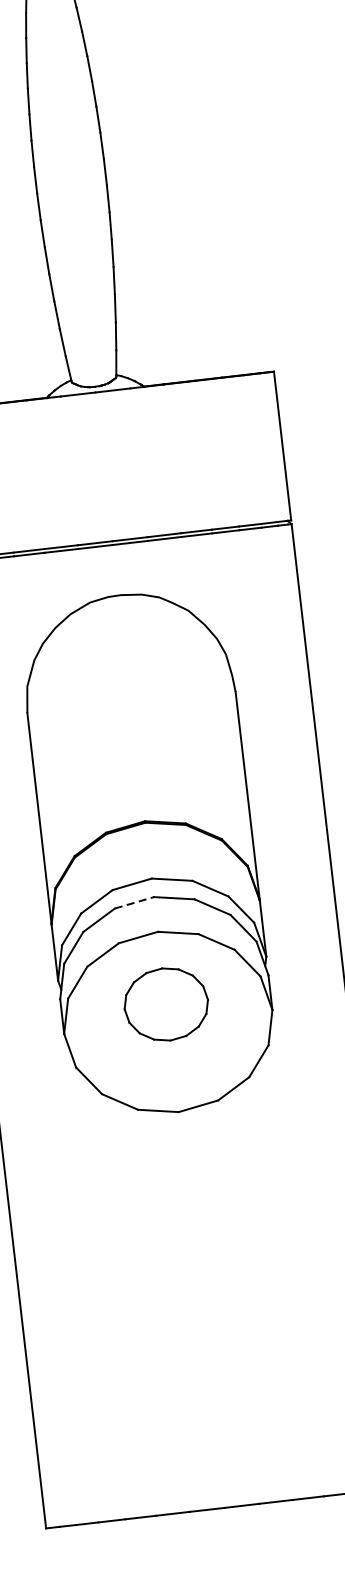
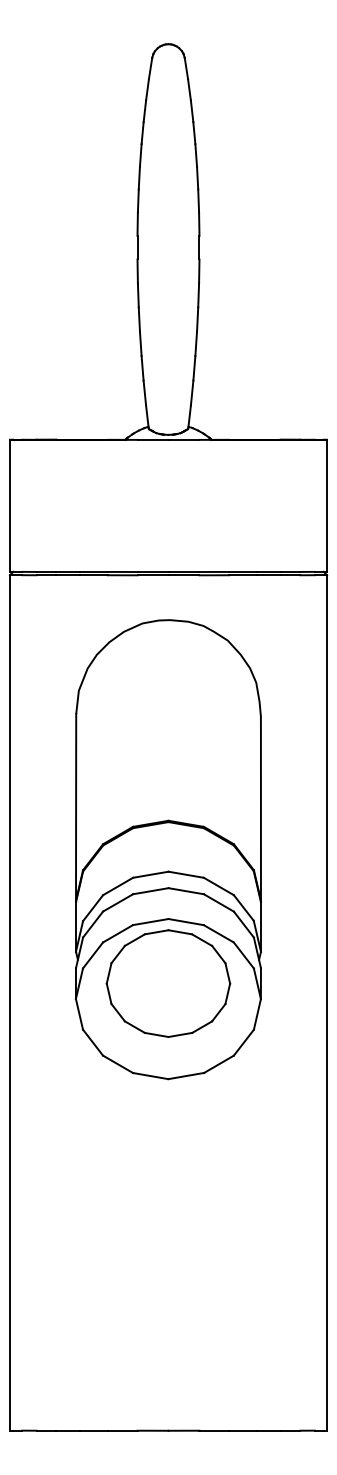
line: (135, 903) -> (151, 891), dashed -> solid
part: (166, 1004) -> (168, 983), size x1.67

